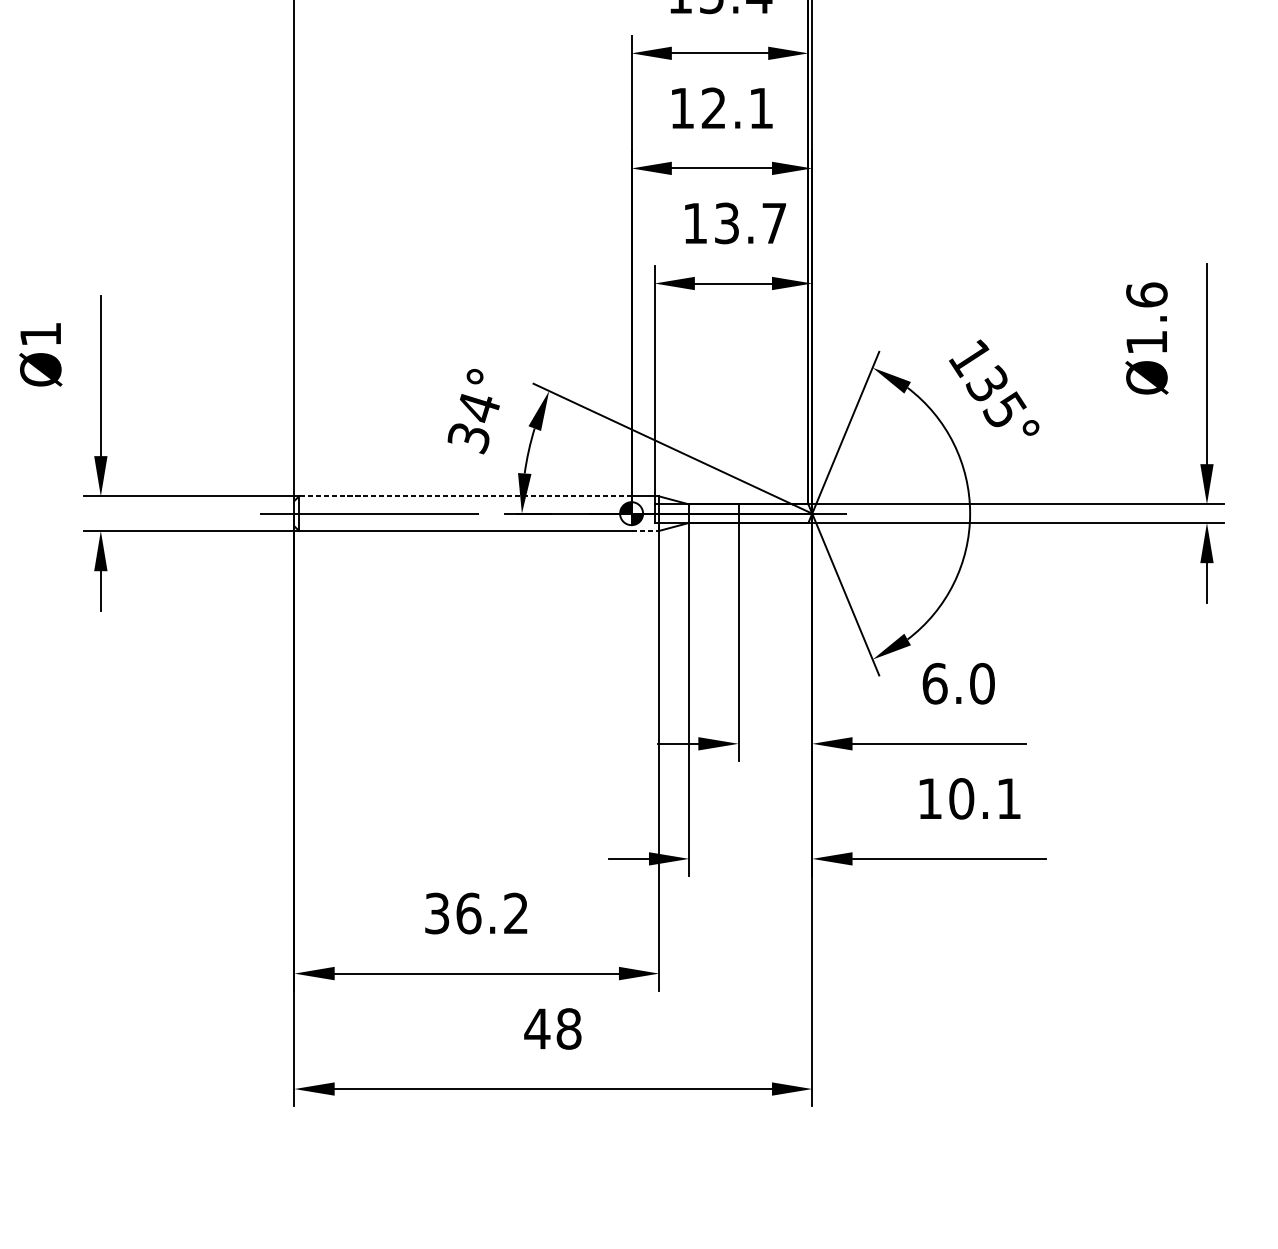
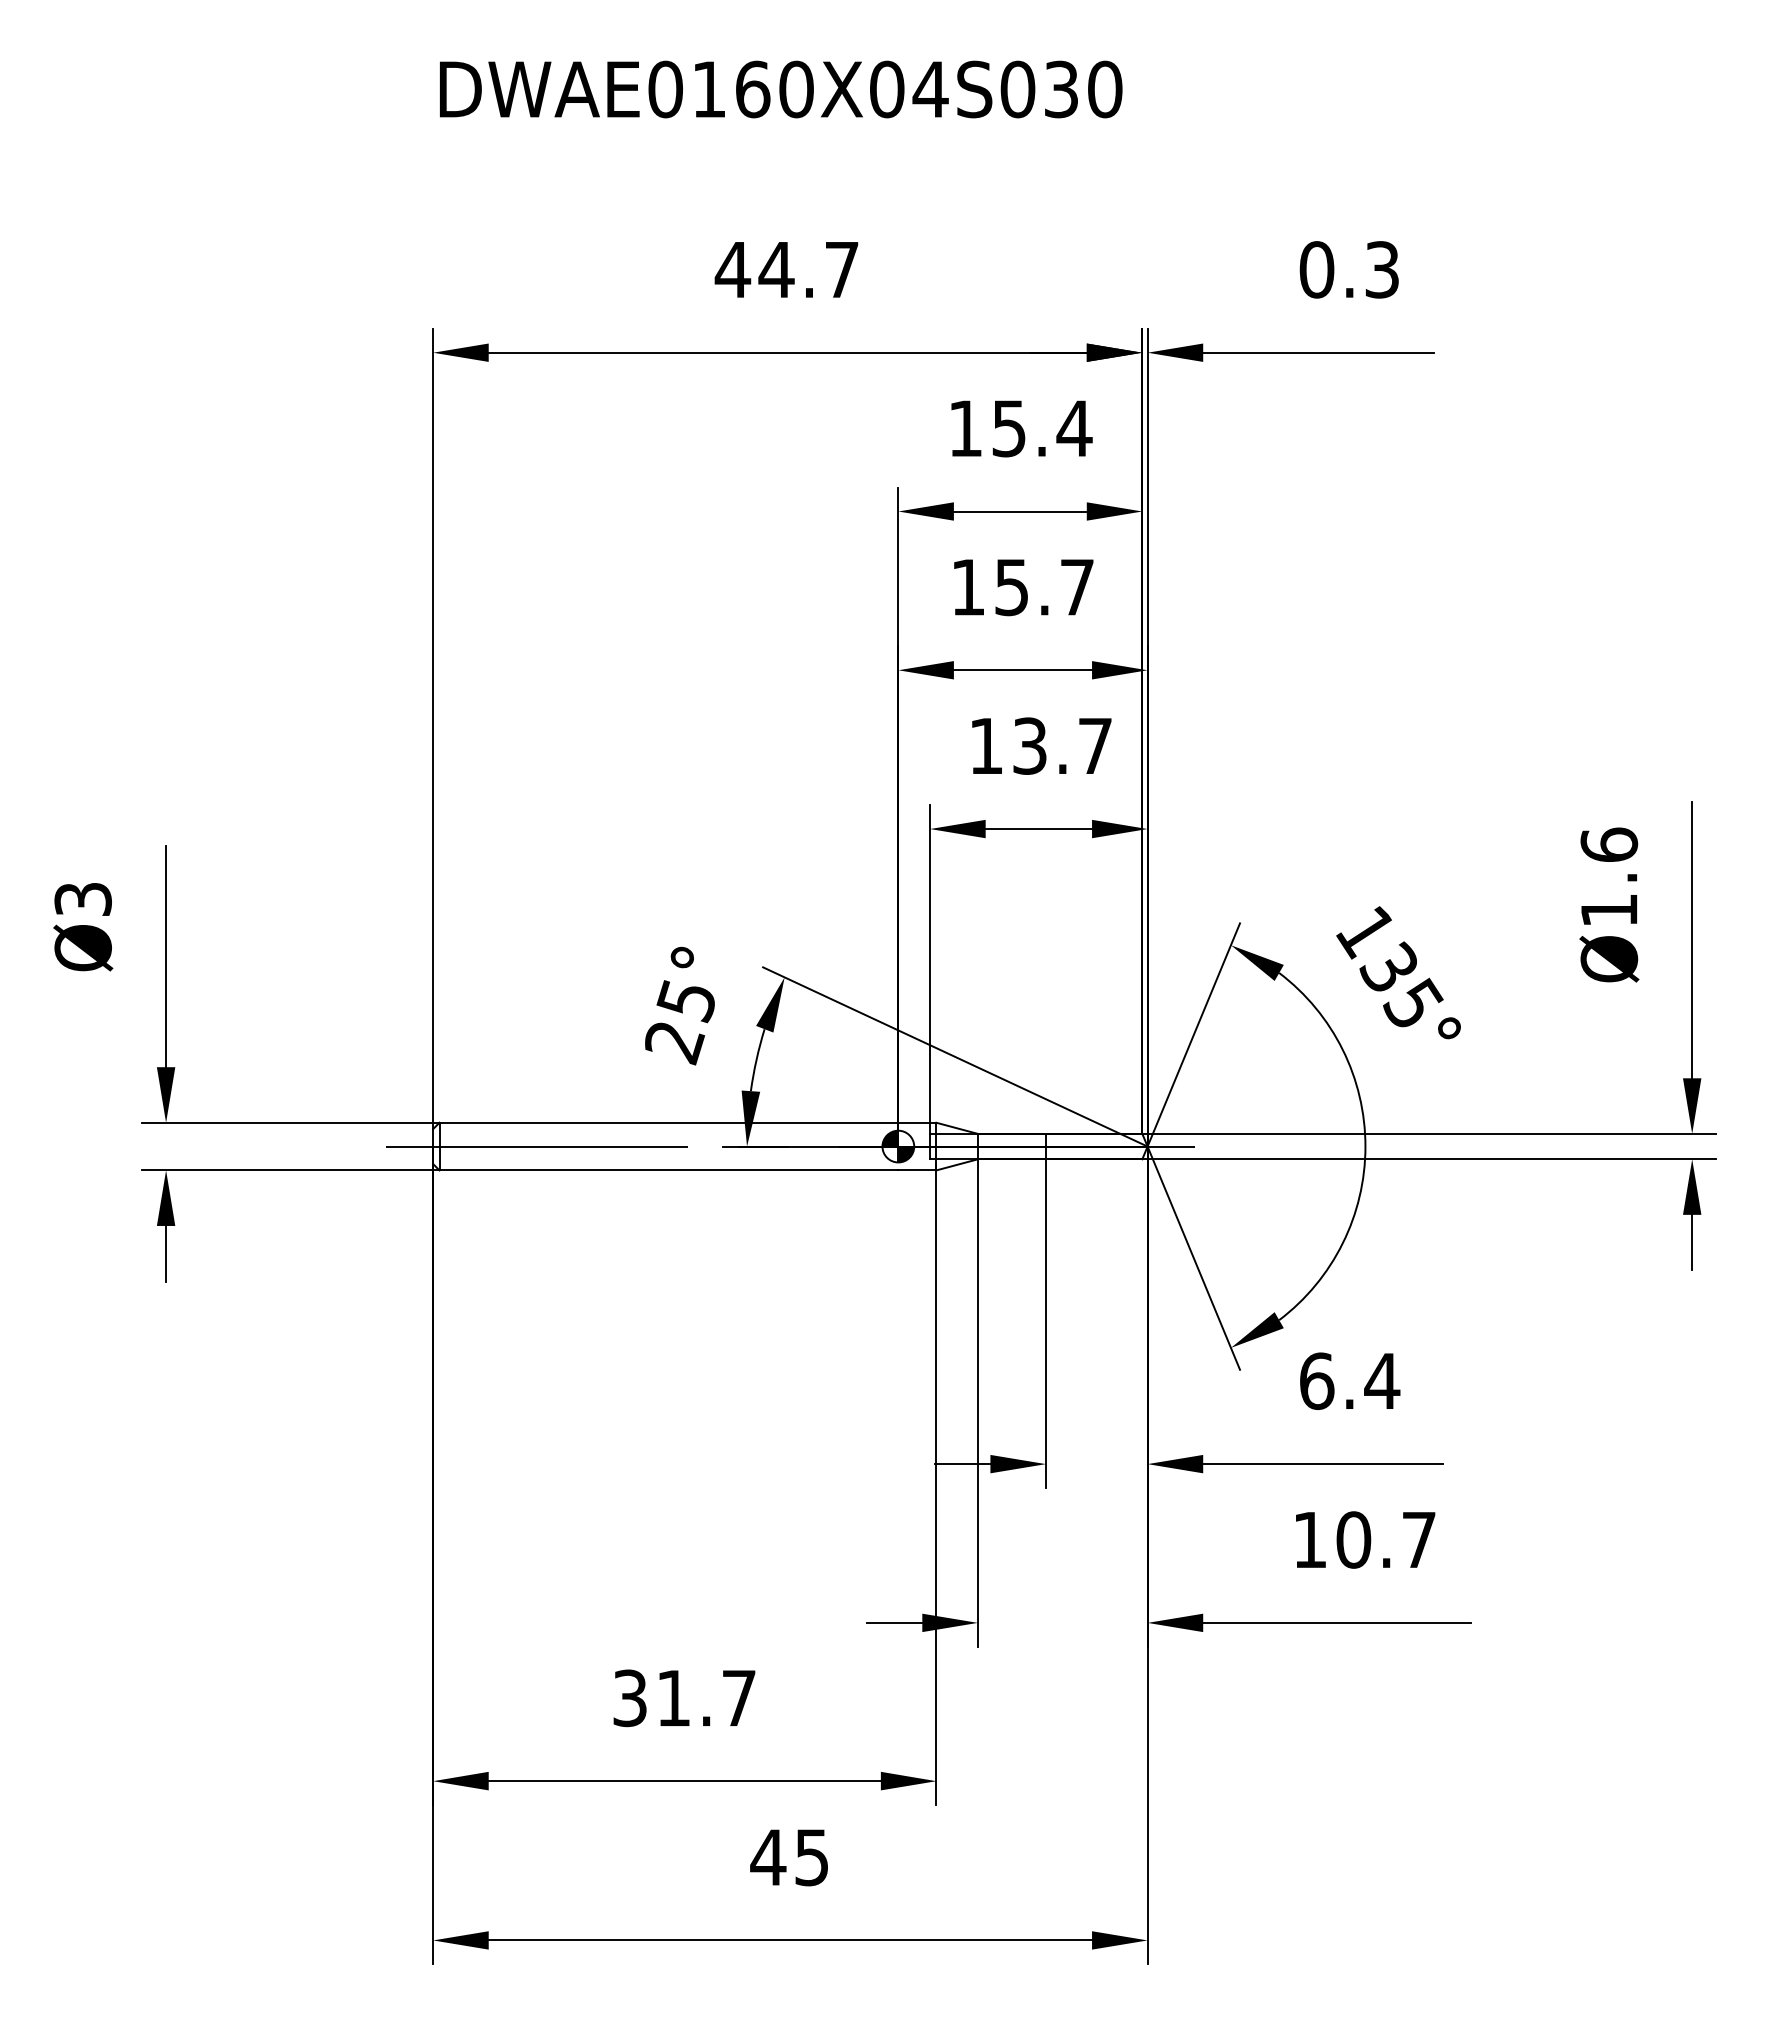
text: (737, 108) -> (1044, 587), 12.1 -> 15.7
text: (40, 334) -> (82, 899), Ø1 -> Ø3
text: (473, 423) -> (680, 1022), 34° -> 25°
line: (464, 496) -> (668, 1122), dashed -> solid
line: (645, 531) -> (917, 1170), dashed -> solid
text: (982, 683) -> (1382, 1381), 6.0 -> 6.4
text: (1009, 798) -> (1419, 1539), 10.1 -> 10.7
text: (492, 913) -> (706, 1698), 36.2 -> 31.7
text: (569, 1028) -> (812, 1857), 48 -> 45

